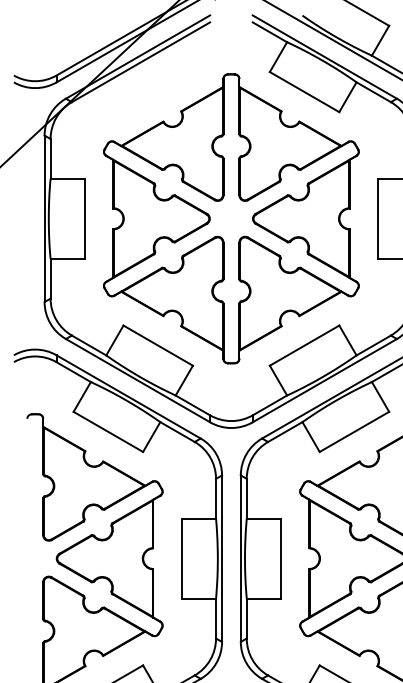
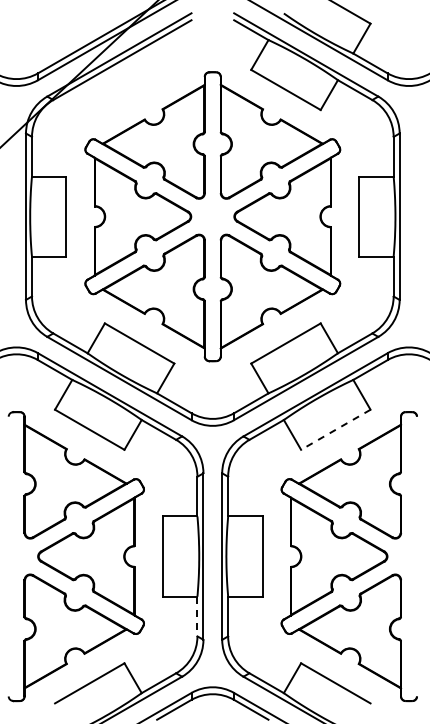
line: (354, 432) -> (335, 430), solid -> dashed
line: (216, 618) -> (197, 616), solid -> dashed

